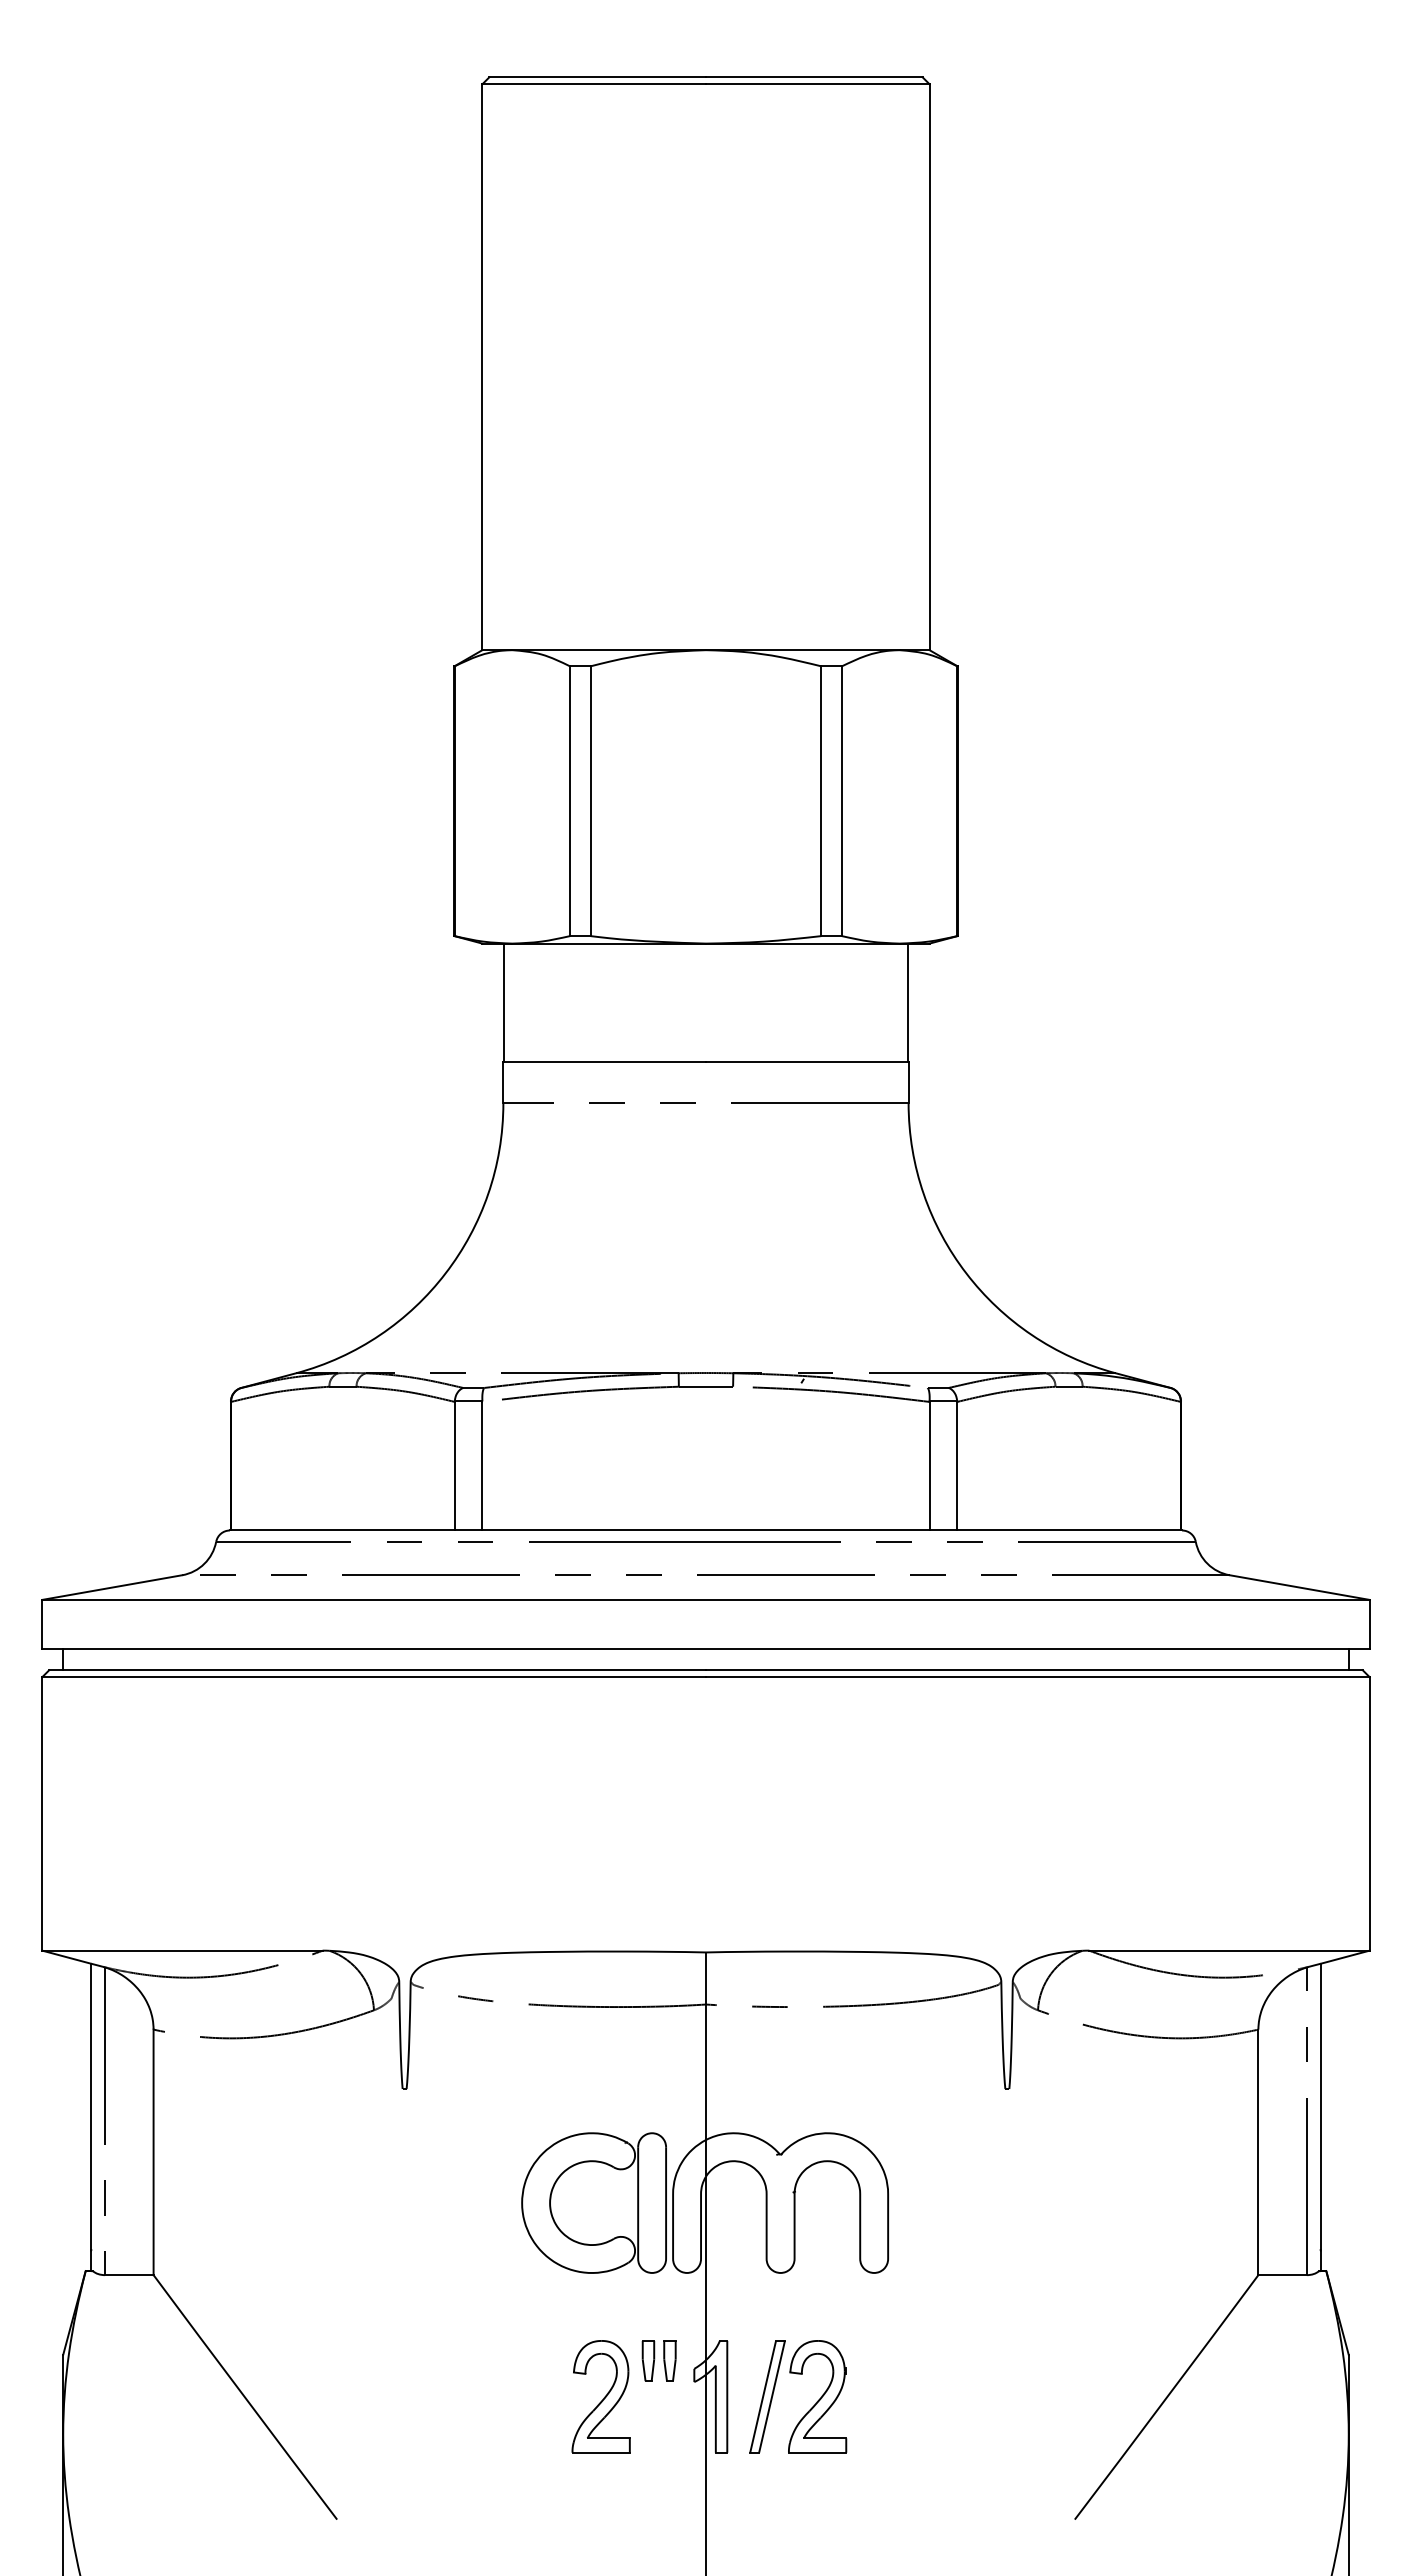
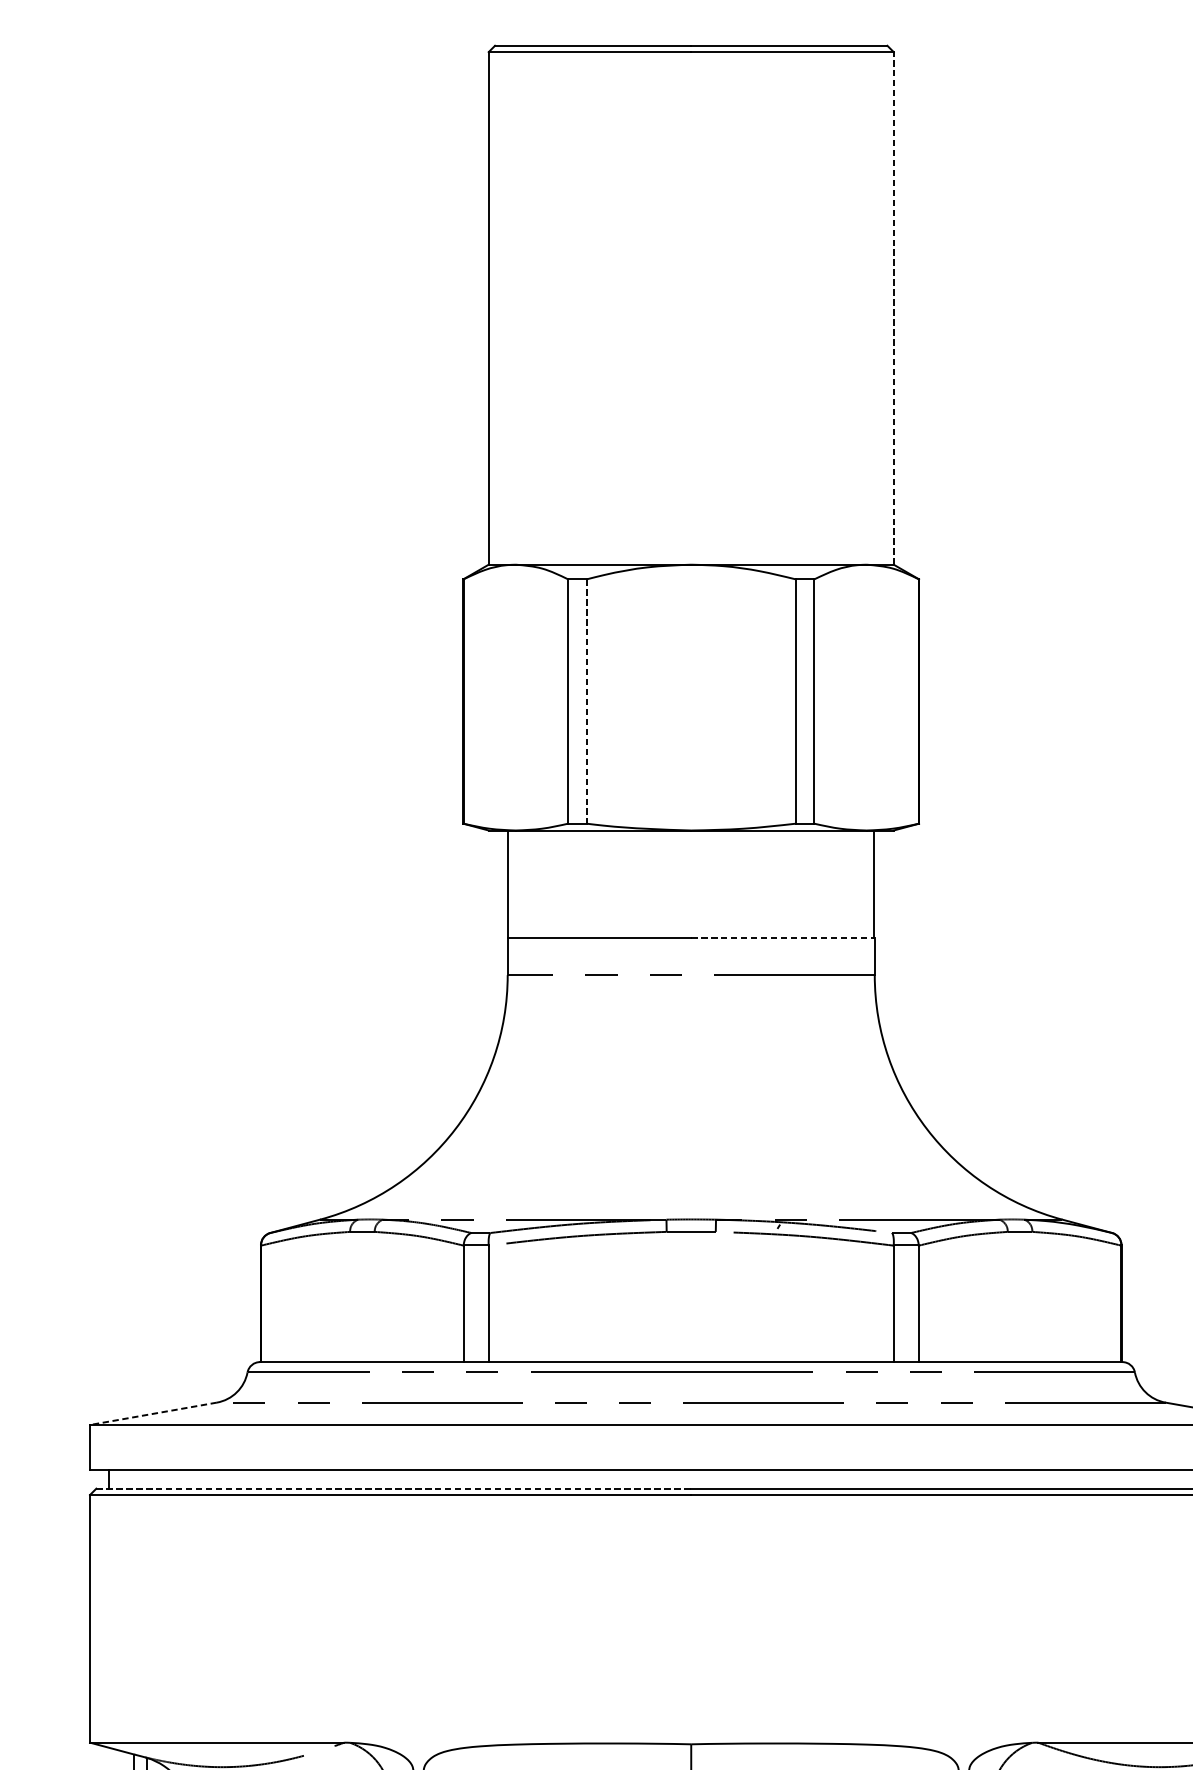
line: (929, 367) -> (893, 308), solid -> dashed
line: (590, 801) -> (586, 701), solid -> dashed
line: (807, 1062) -> (783, 938), solid -> dashed
line: (111, 1587) -> (152, 1413), solid -> dashed
line: (378, 1670) -> (394, 1488), solid -> dashed

